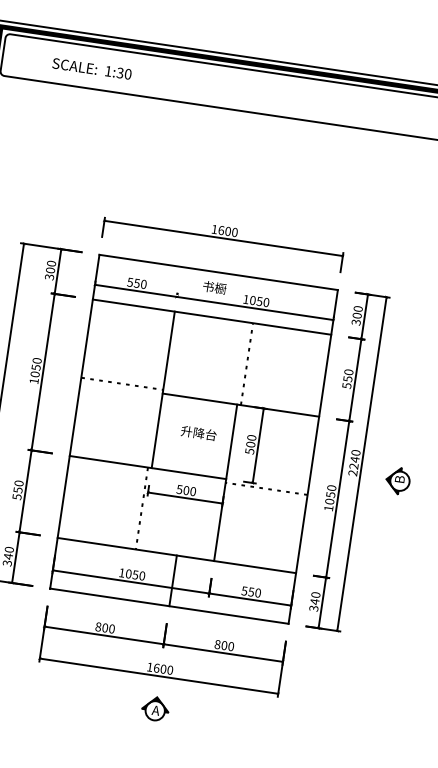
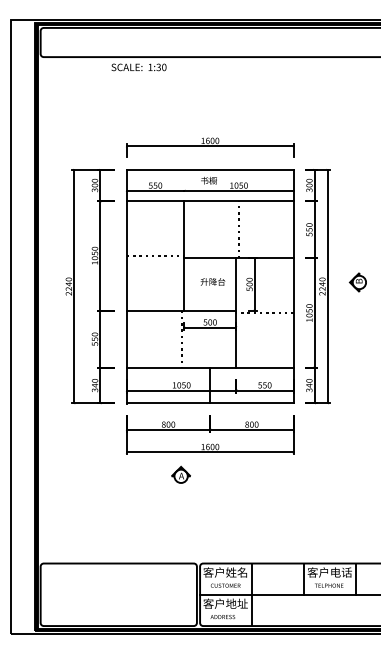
text: (91, 68) -> (138, 67), moved
part: (397, 480) -> (357, 282), moved
part: (154, 708) -> (180, 474), moved

